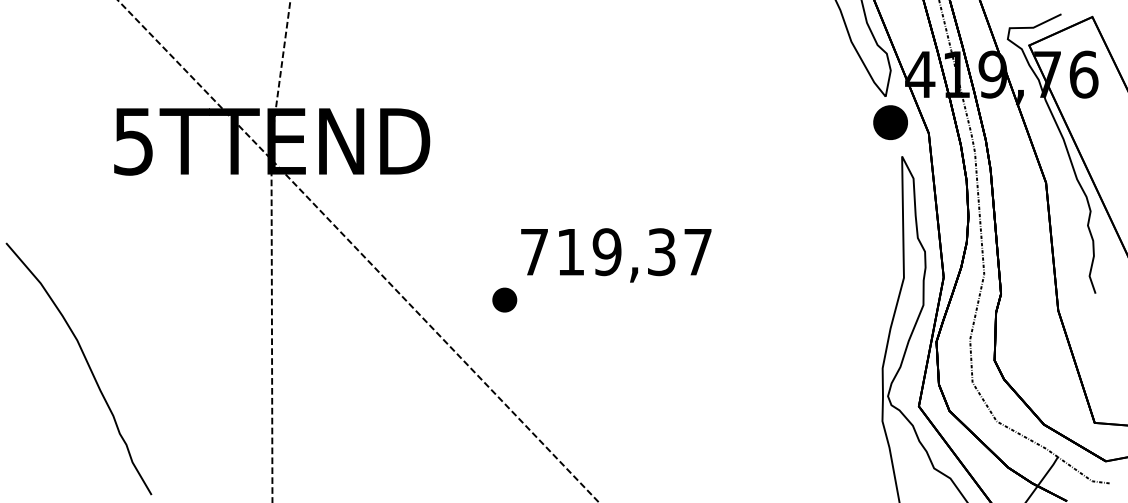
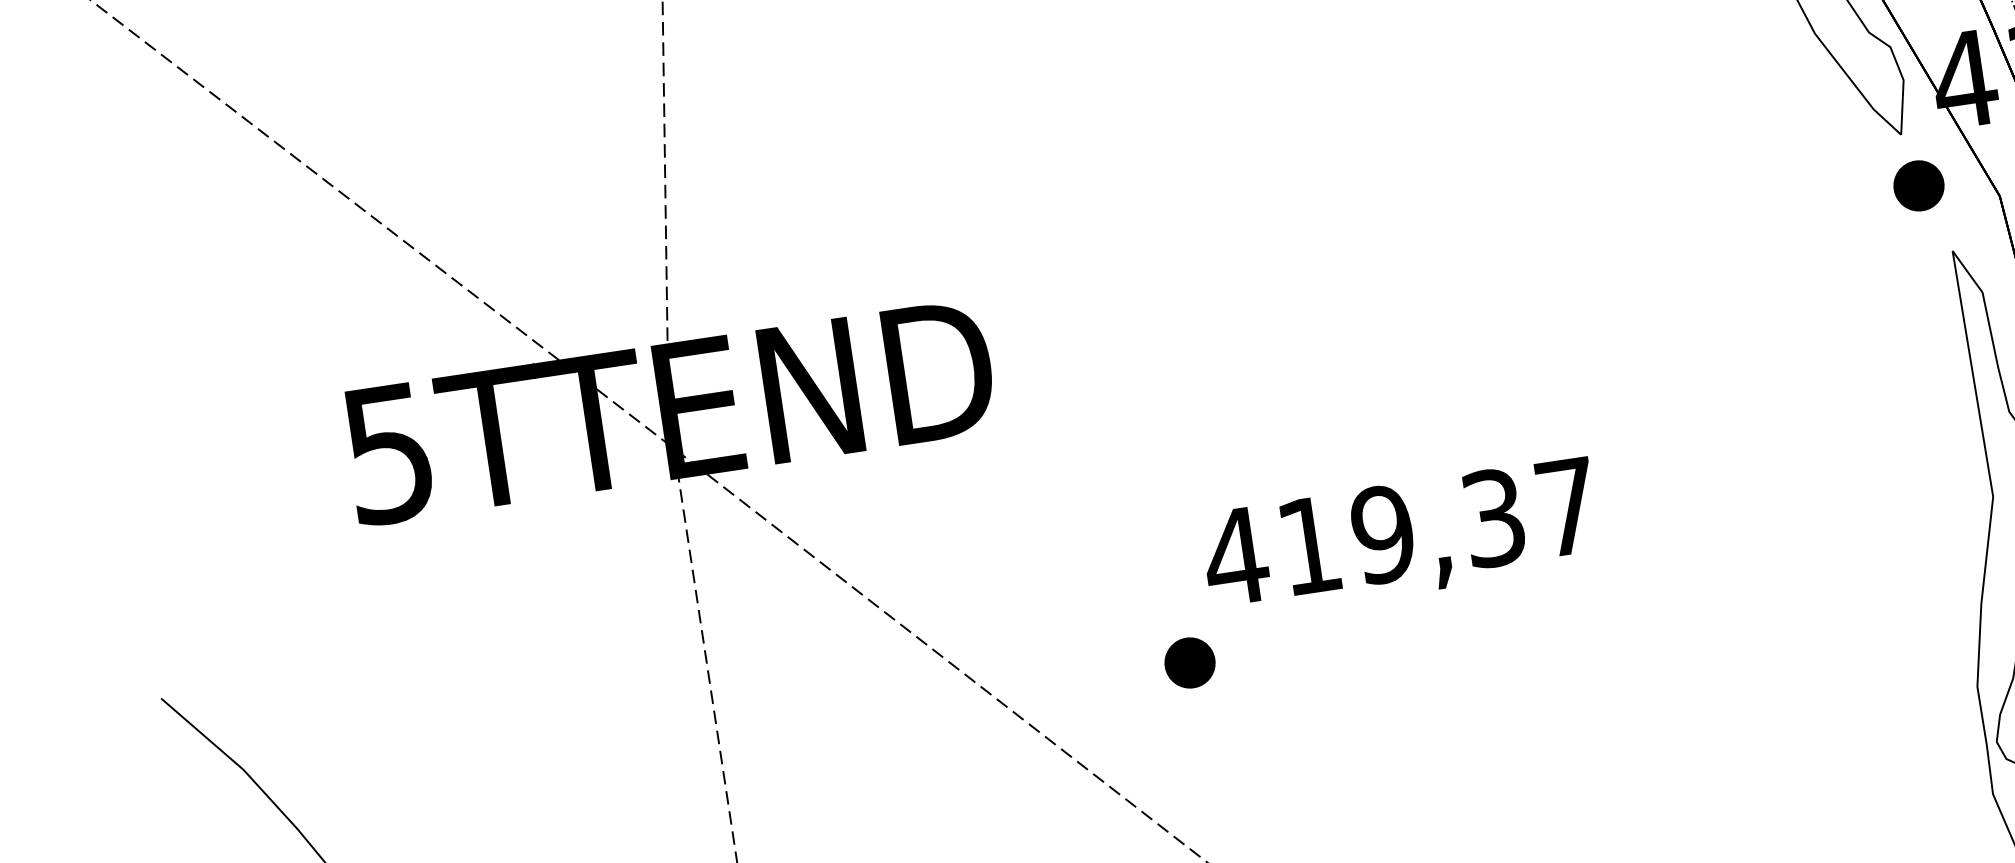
part: (890, 122) -> (1918, 185), size x0.71
text: (534, 252) -> (1235, 557), 719,37 -> 419,37

